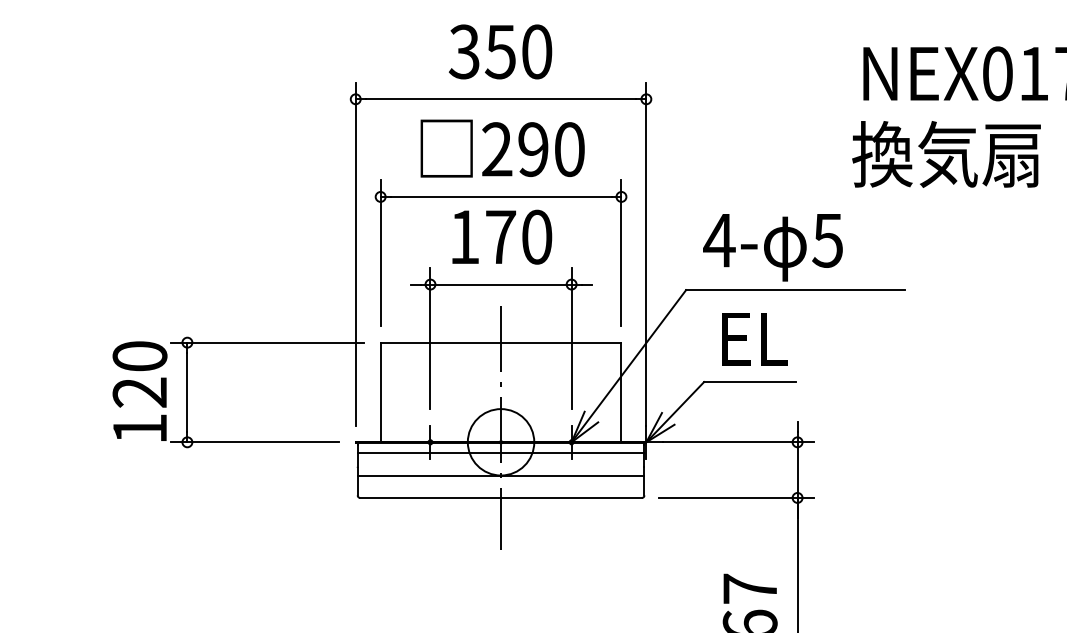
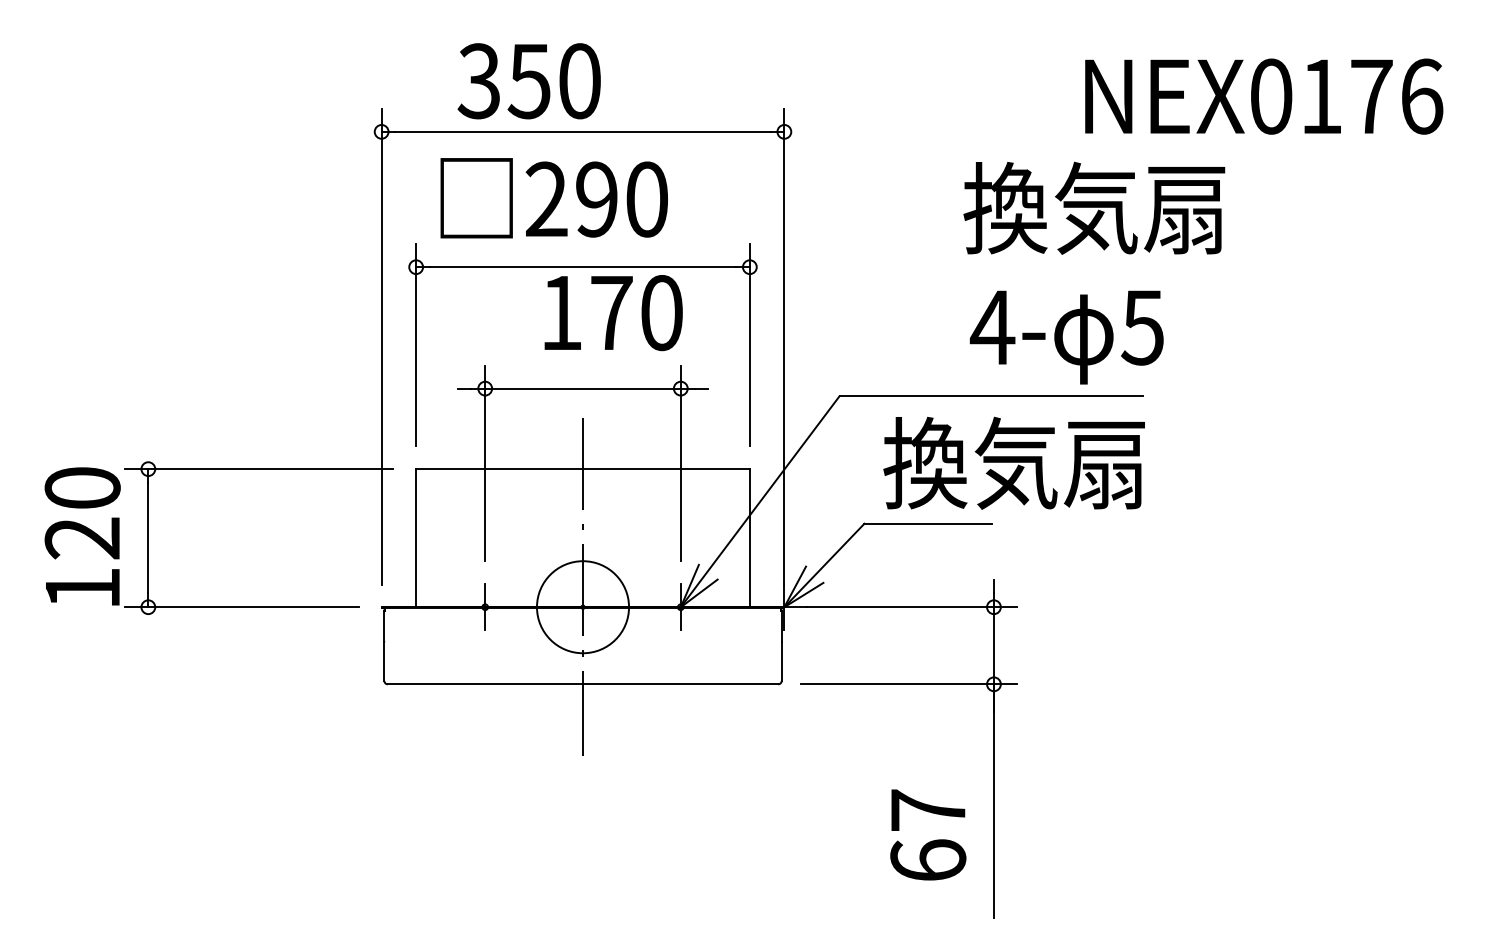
text: (499, 52) -> (528, 81), moved
text: (502, 148) -> (553, 198), moved
text: (946, 153) -> (1094, 207), moved
text: (502, 237) -> (613, 313), moved
text: (772, 247) -> (1066, 337), moved
text: (811, 337) -> (1013, 462), EL -> 換気扇
line: (500, 453) -> (582, 622), removed
line: (500, 475) -> (582, 653), removed

